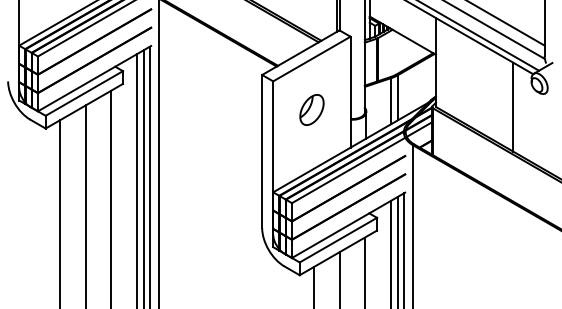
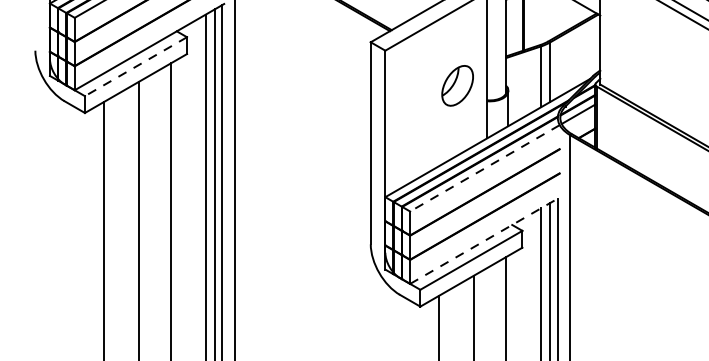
line: (84, 93) -> (136, 66), solid -> dashed
line: (513, 106) -> (702, 83), removed
part: (311, 109) -> (457, 85), moved
line: (348, 170) -> (484, 168), solid -> dashed
line: (349, 225) -> (486, 240), solid -> dashed

